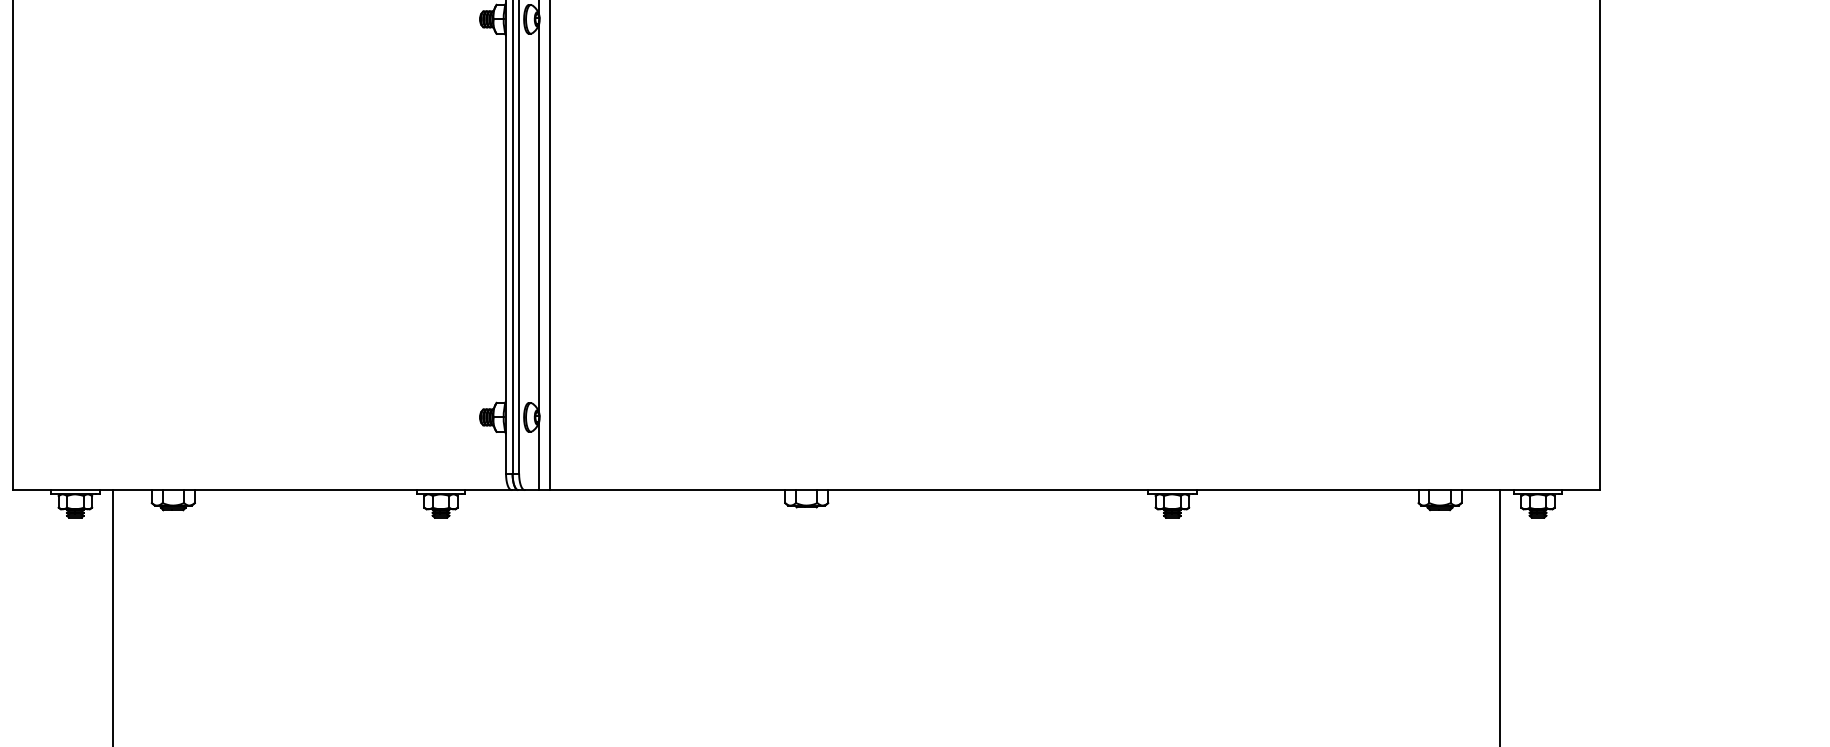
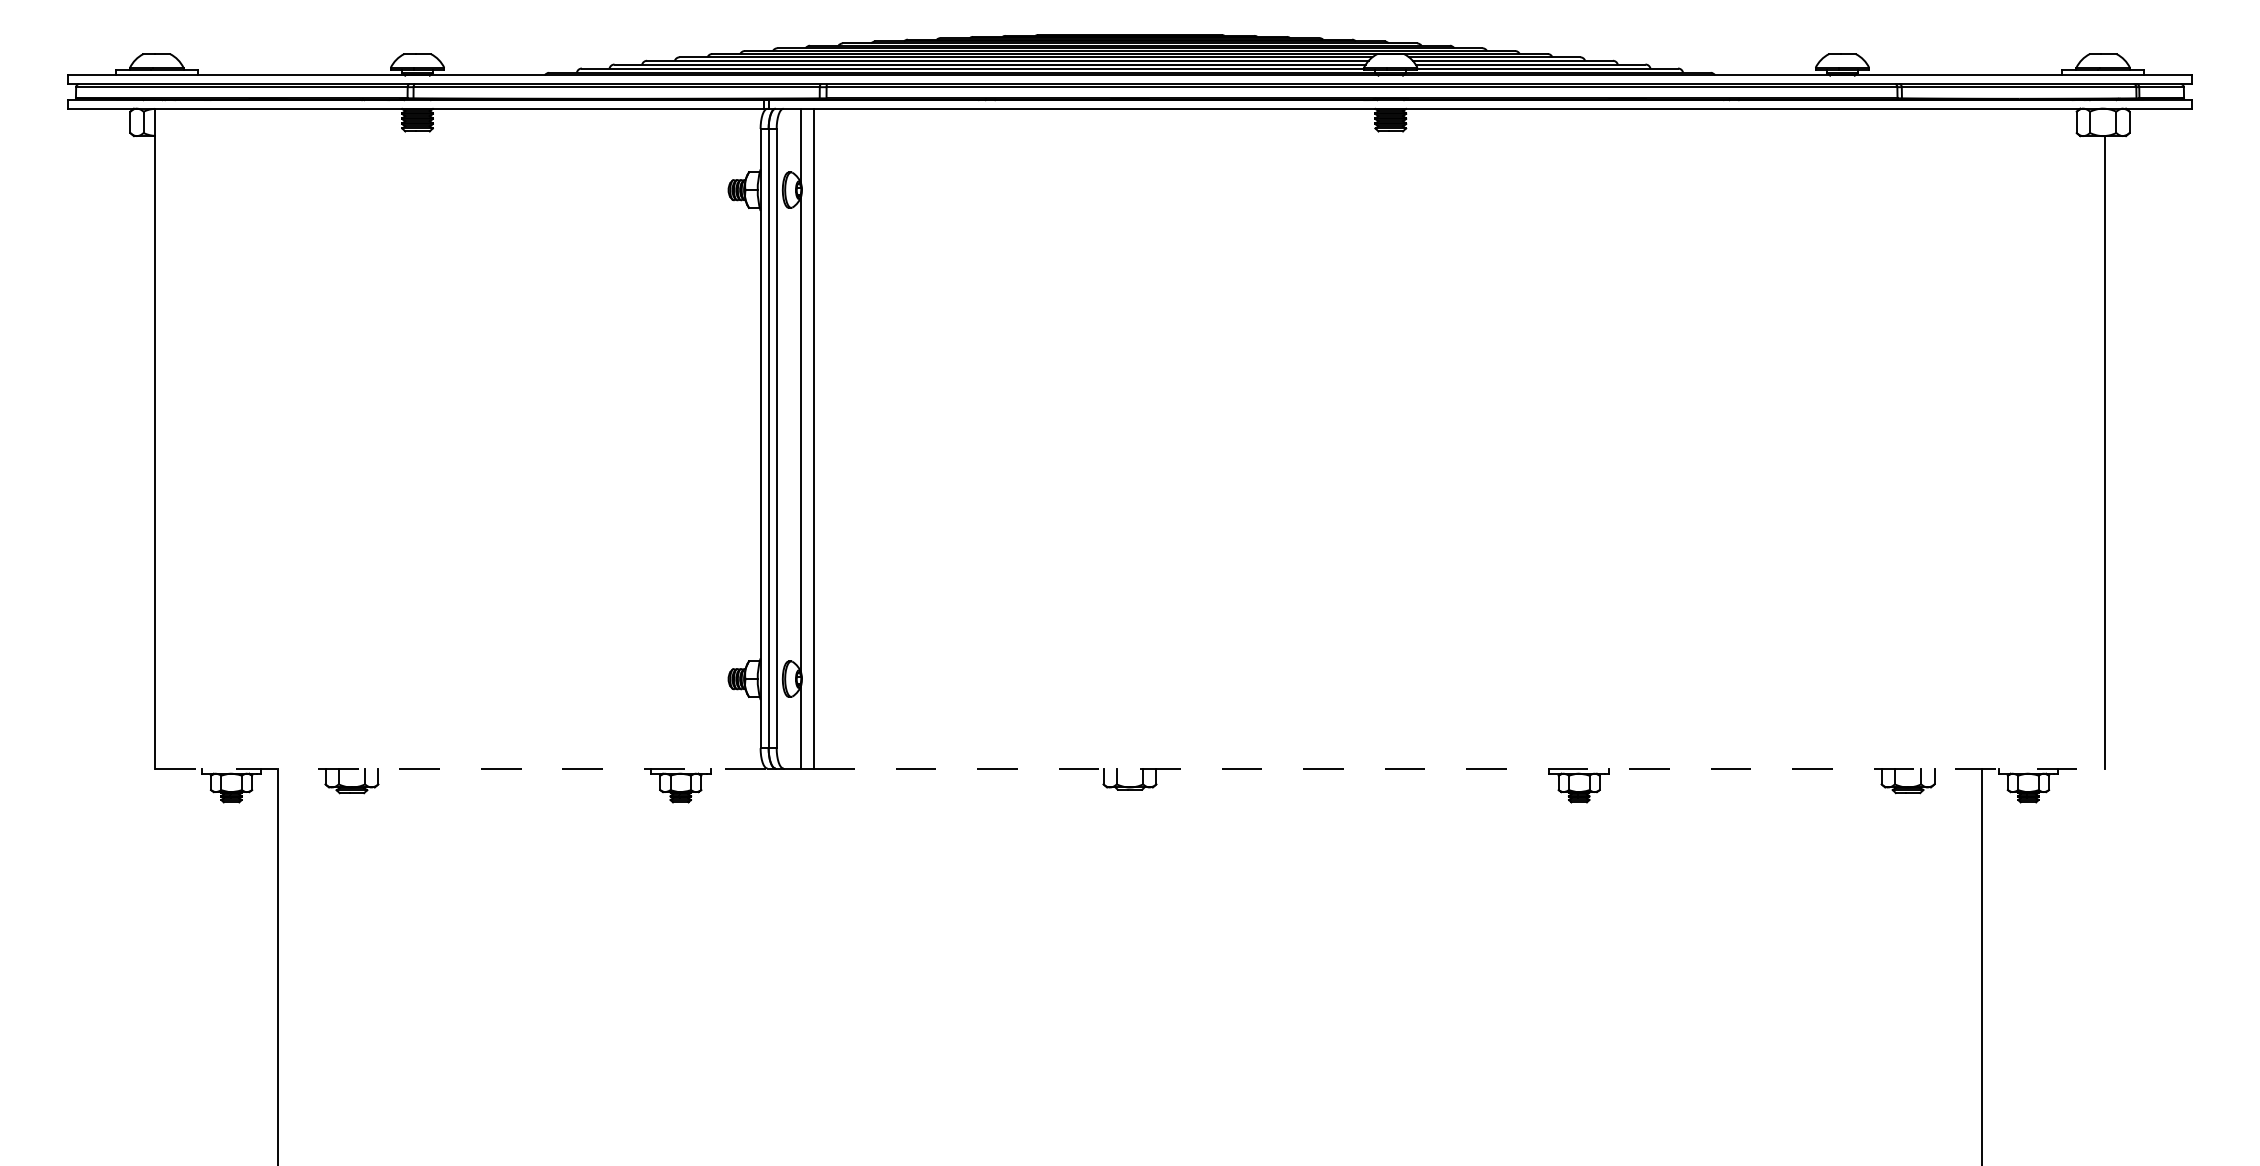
line: (262, 490) -> (461, 768), solid -> dashed
line: (1074, 490) -> (1459, 768), solid -> dashed

